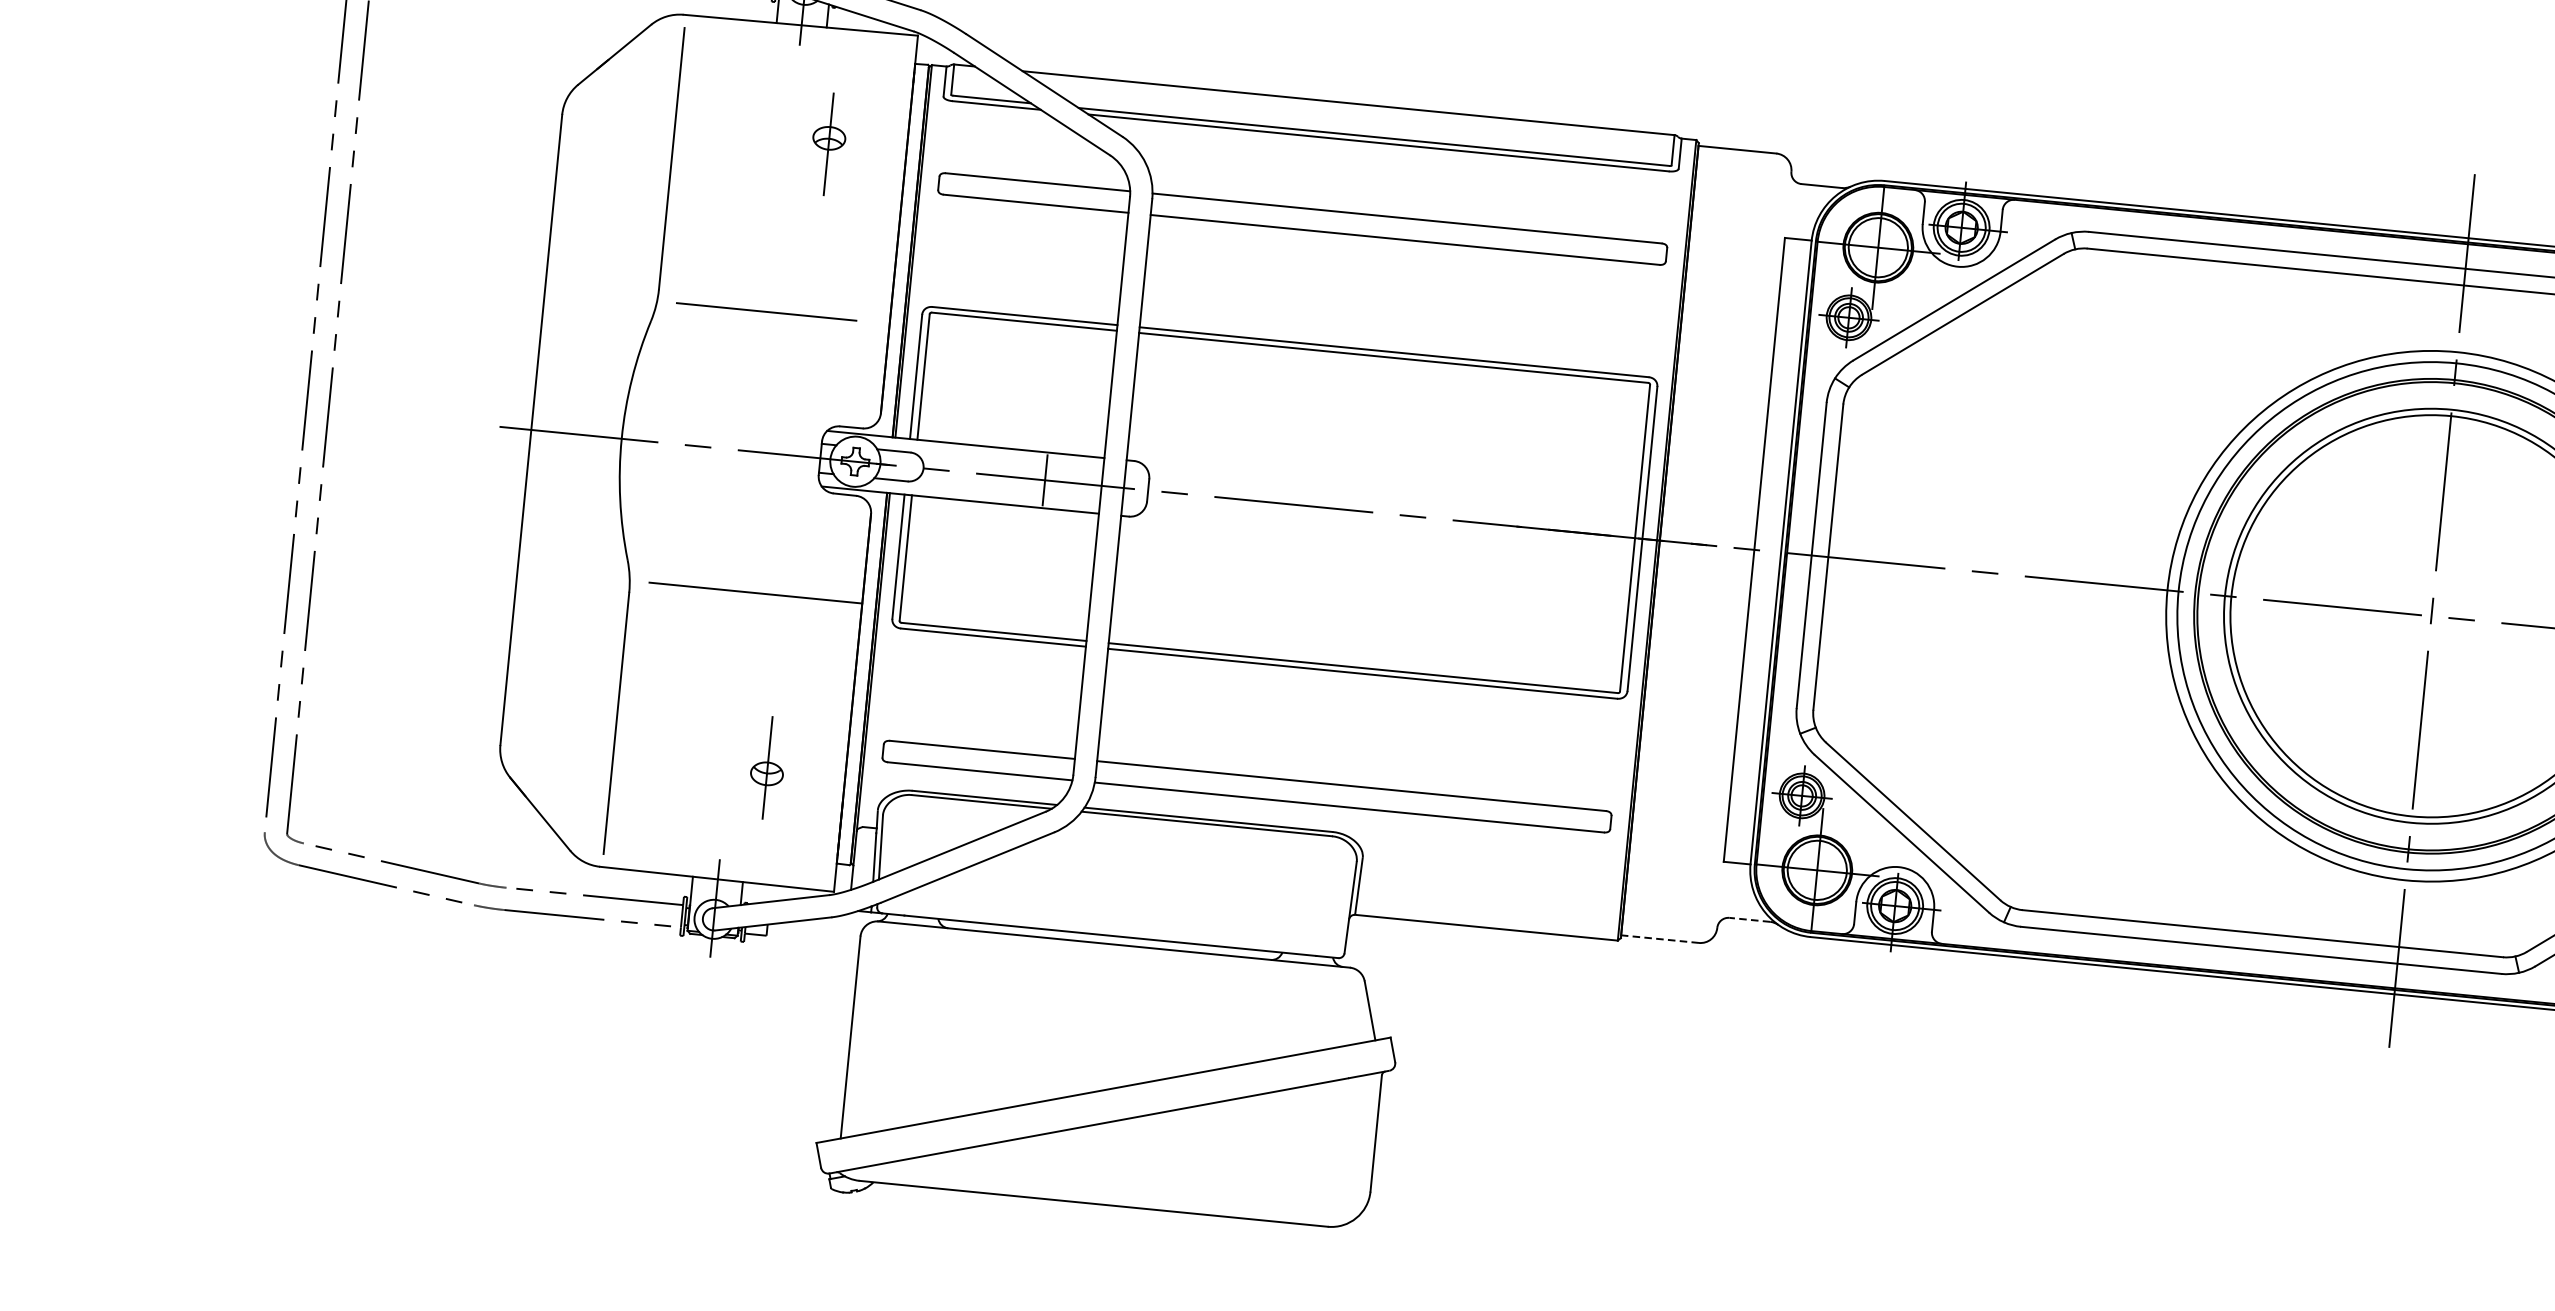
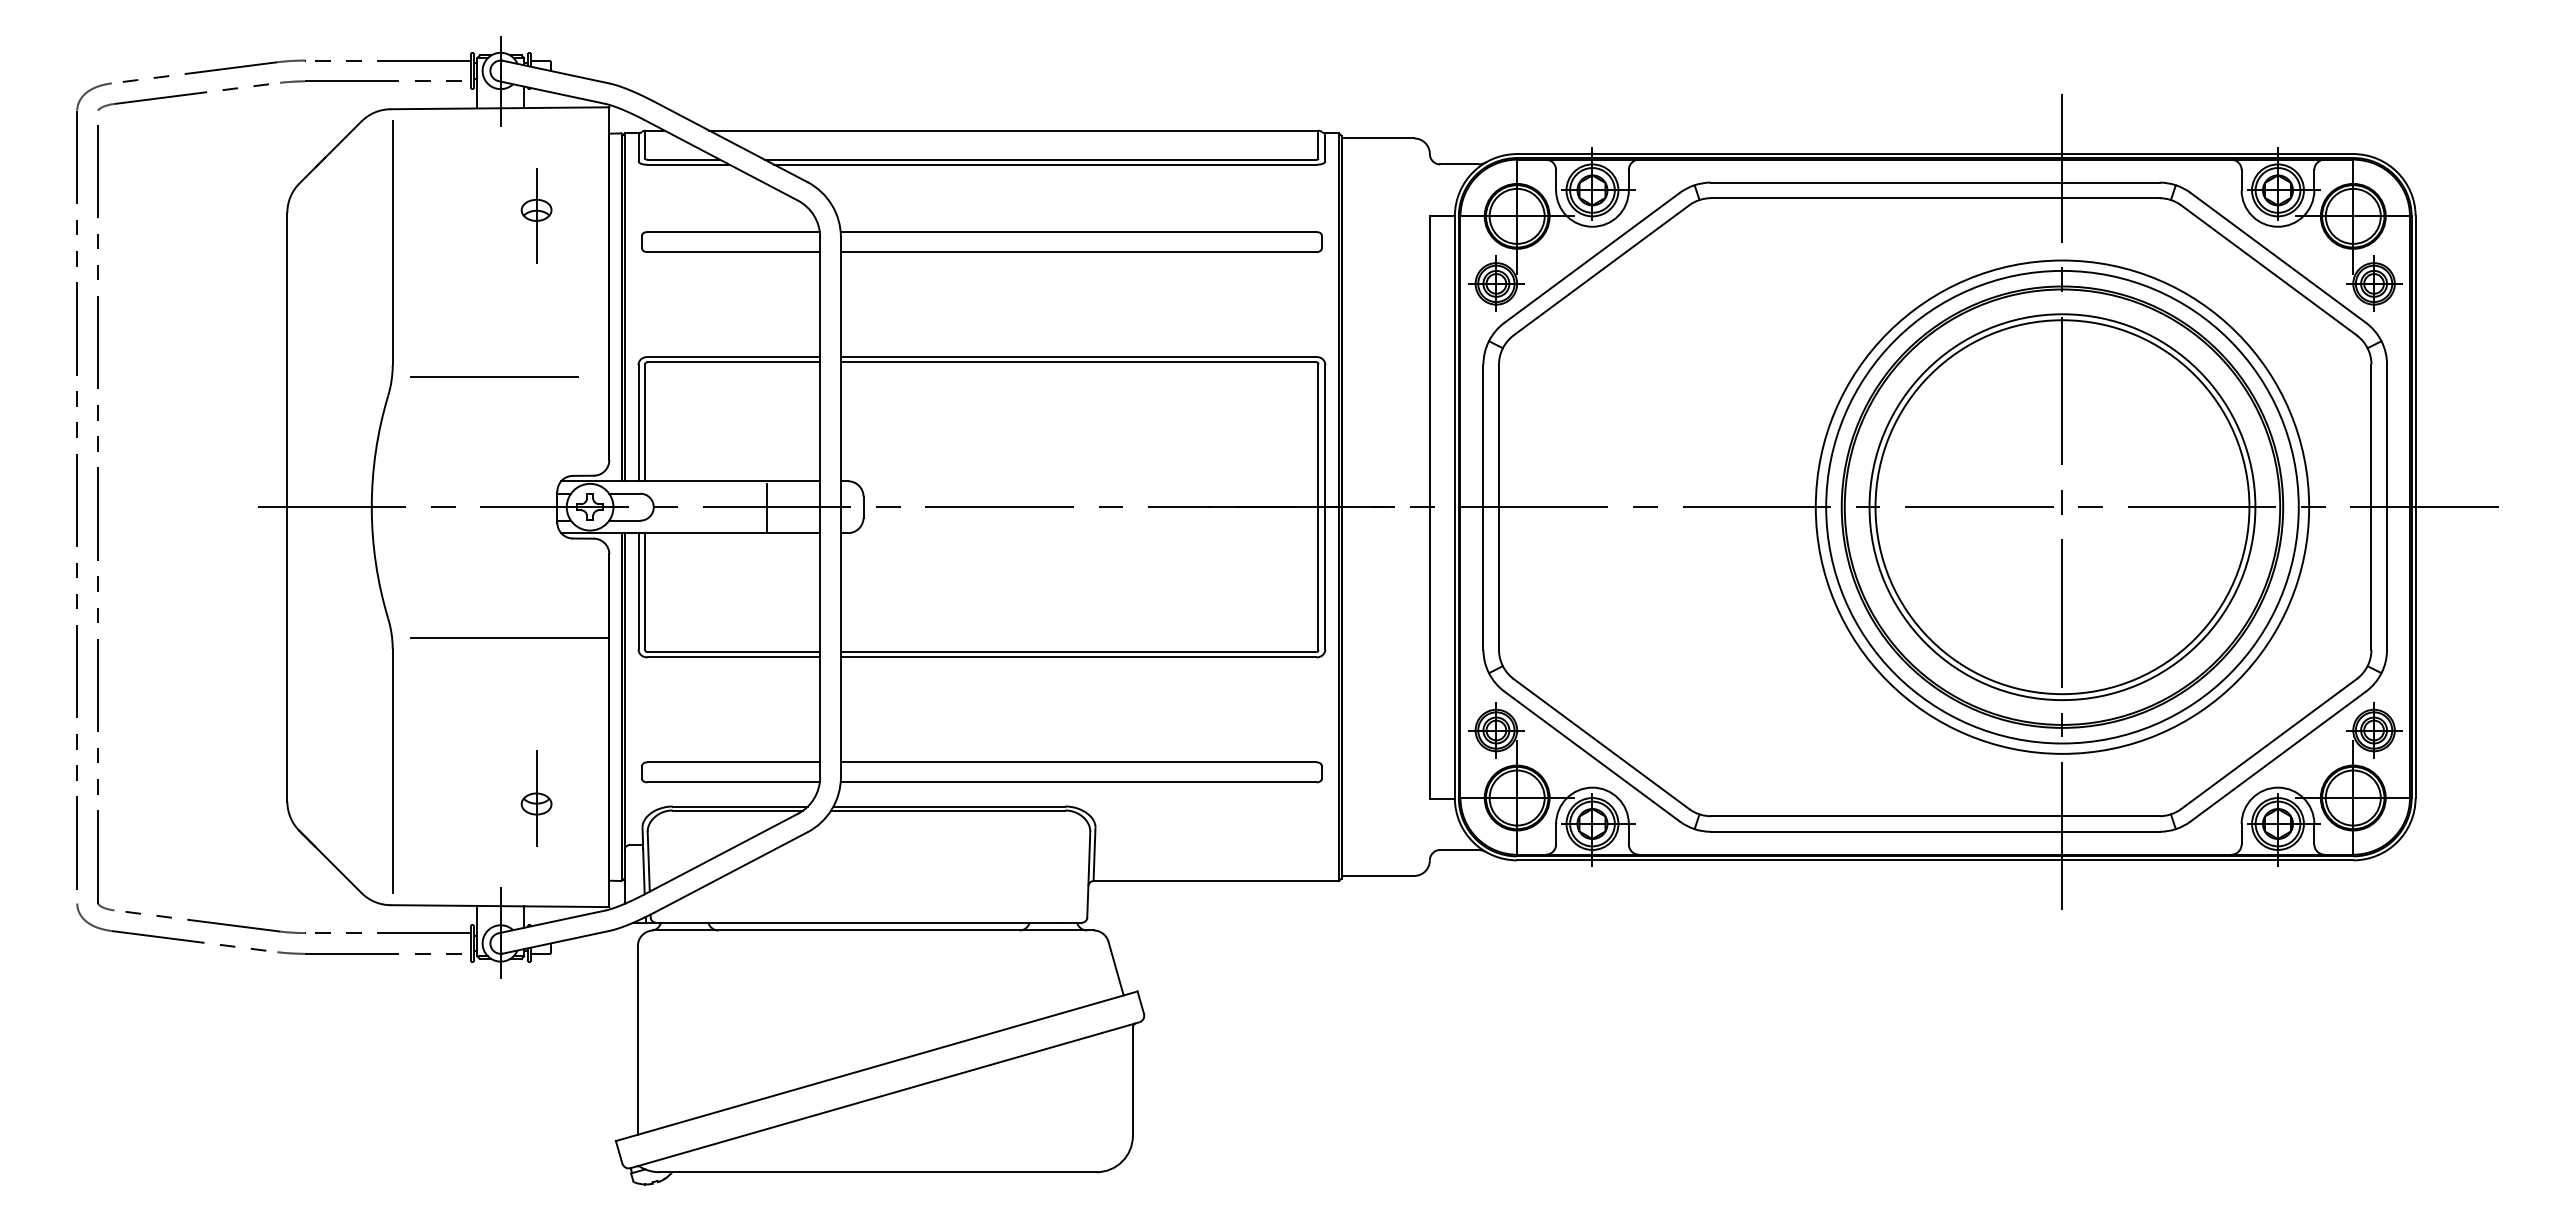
line: (1749, 919) -> (1458, 849), dashed -> solid
line: (1659, 938) -> (1377, 875), dashed -> solid

